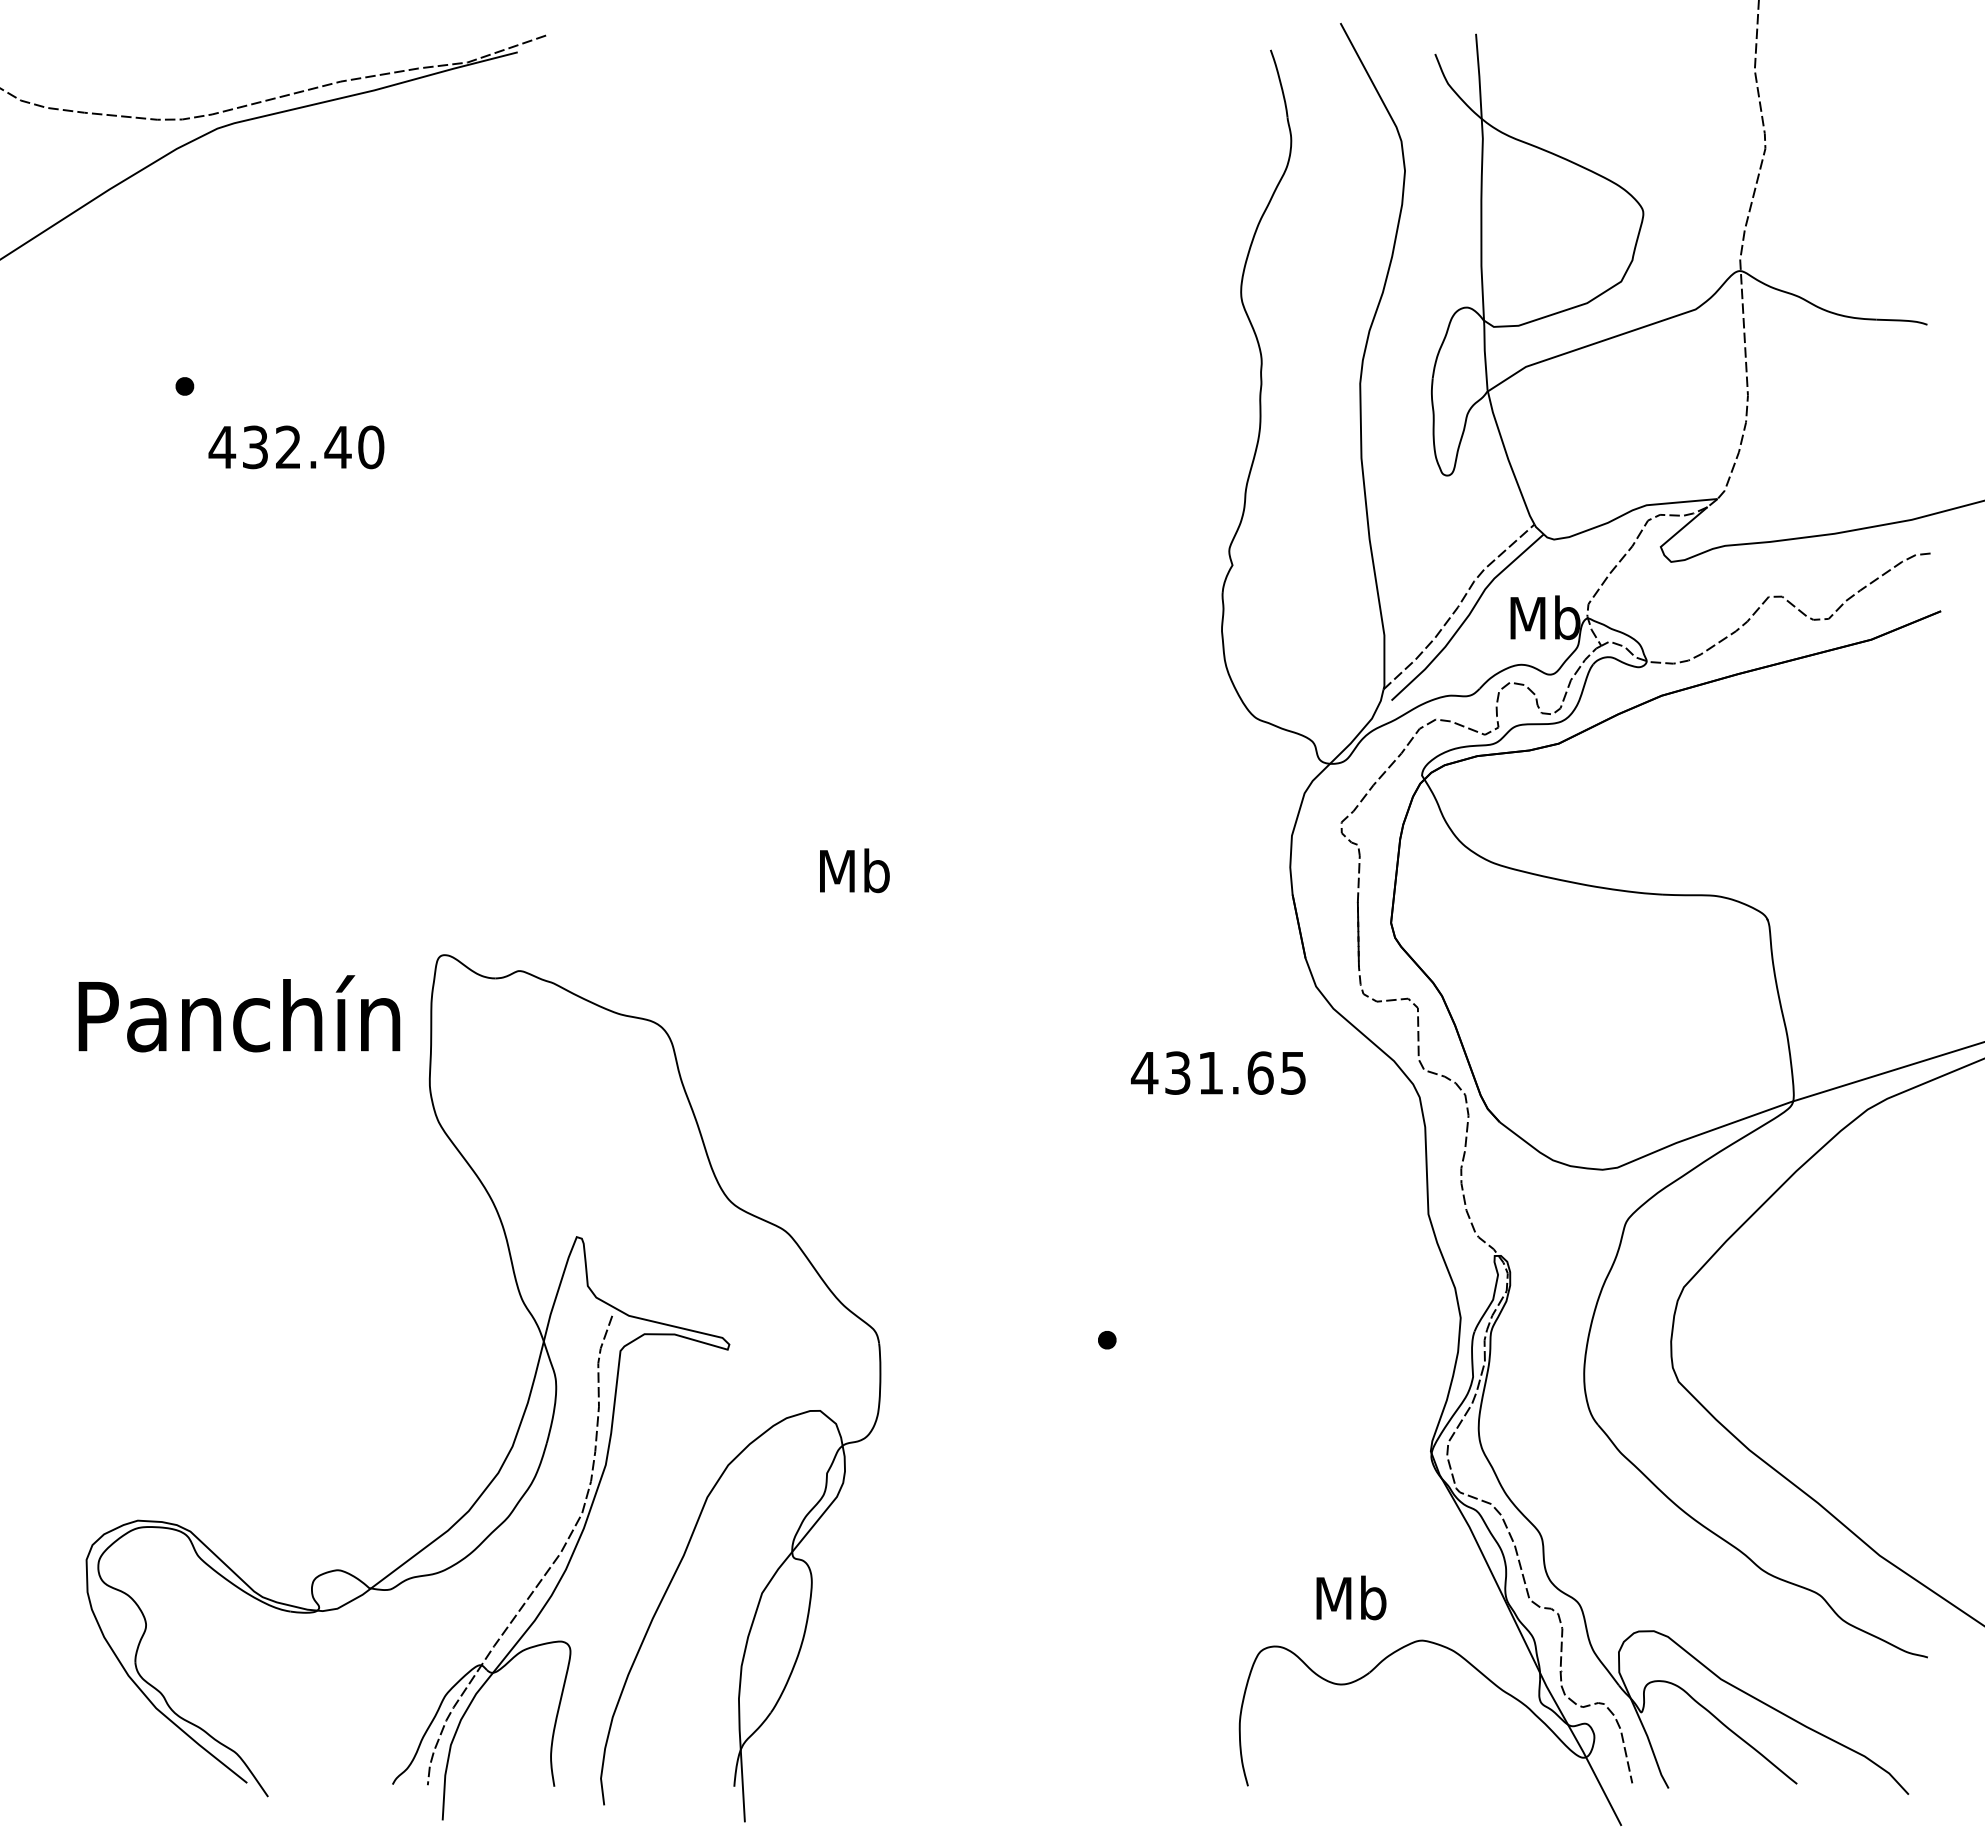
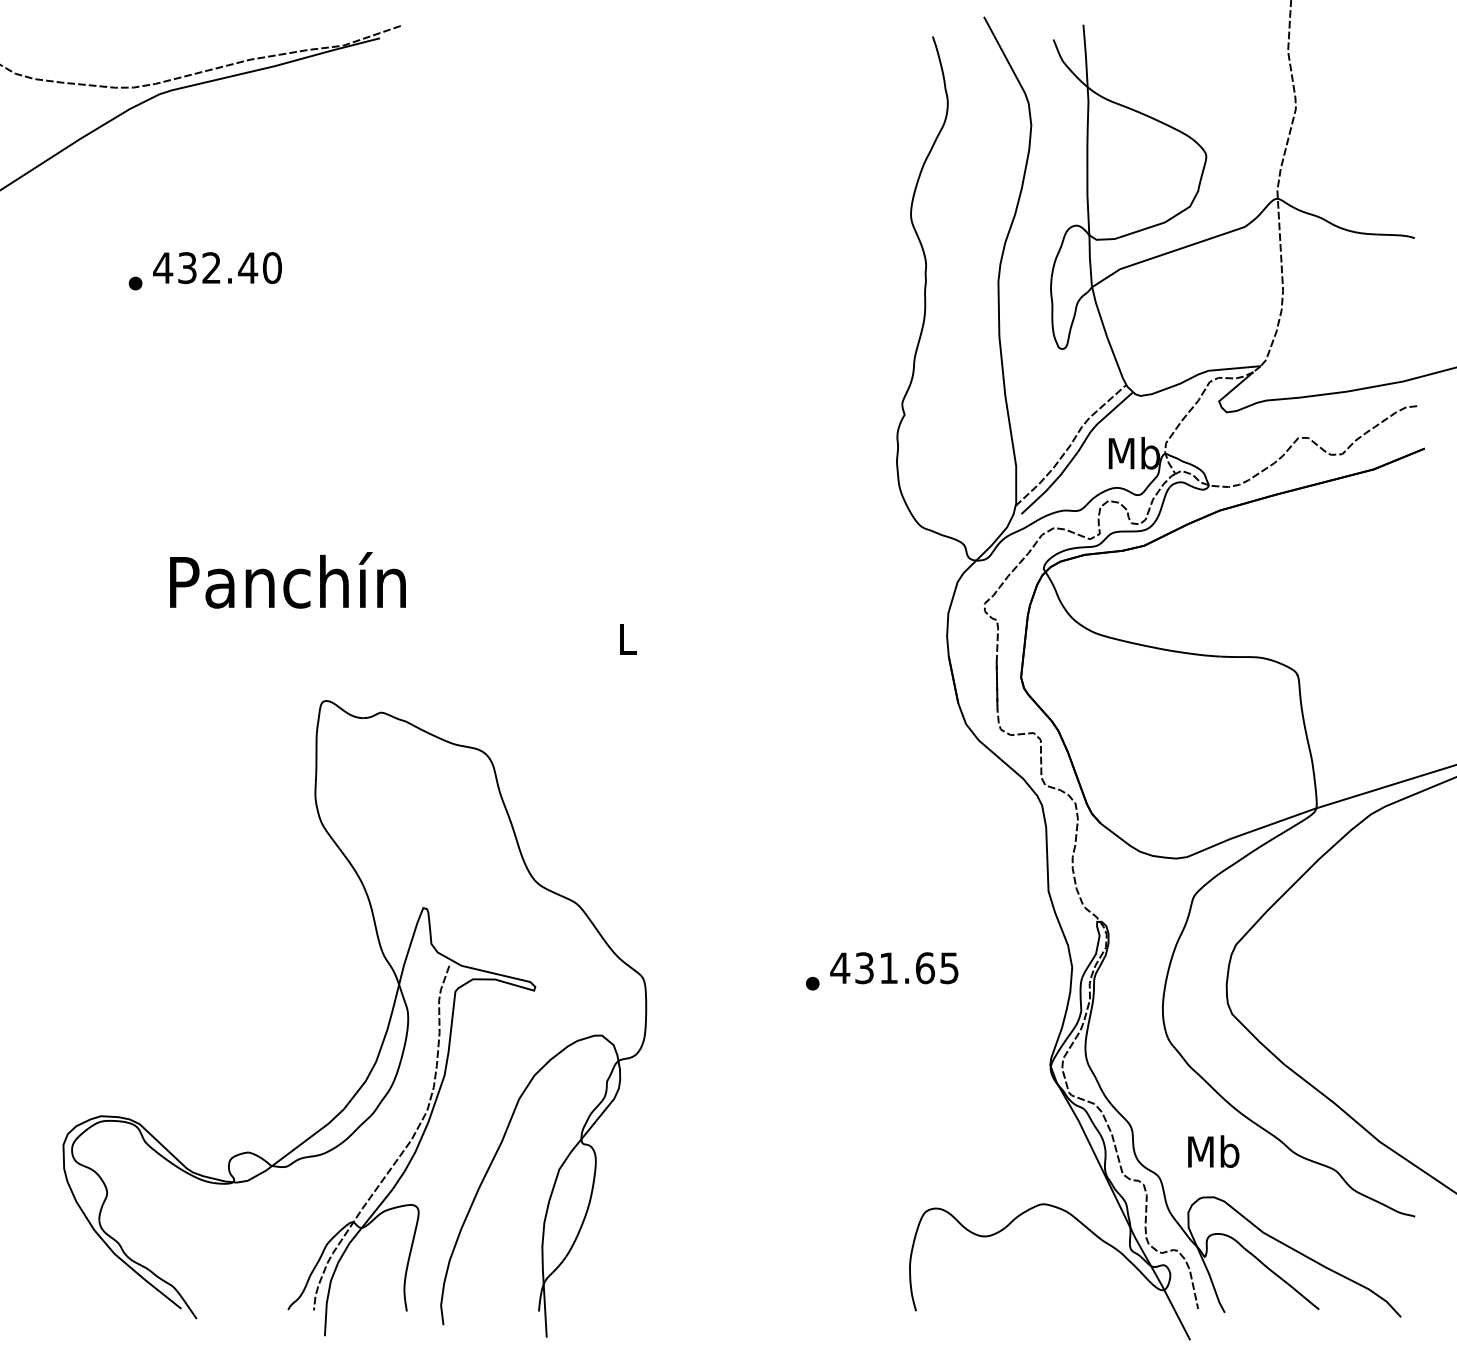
text: (296, 447) -> (217, 268), moved
text: (854, 870) -> (627, 638), Mb -> L
text: (239, 1013) -> (288, 580), moved
text: (1218, 1072) -> (894, 967), moved
text: (1351, 1597) -> (1213, 1151), moved

